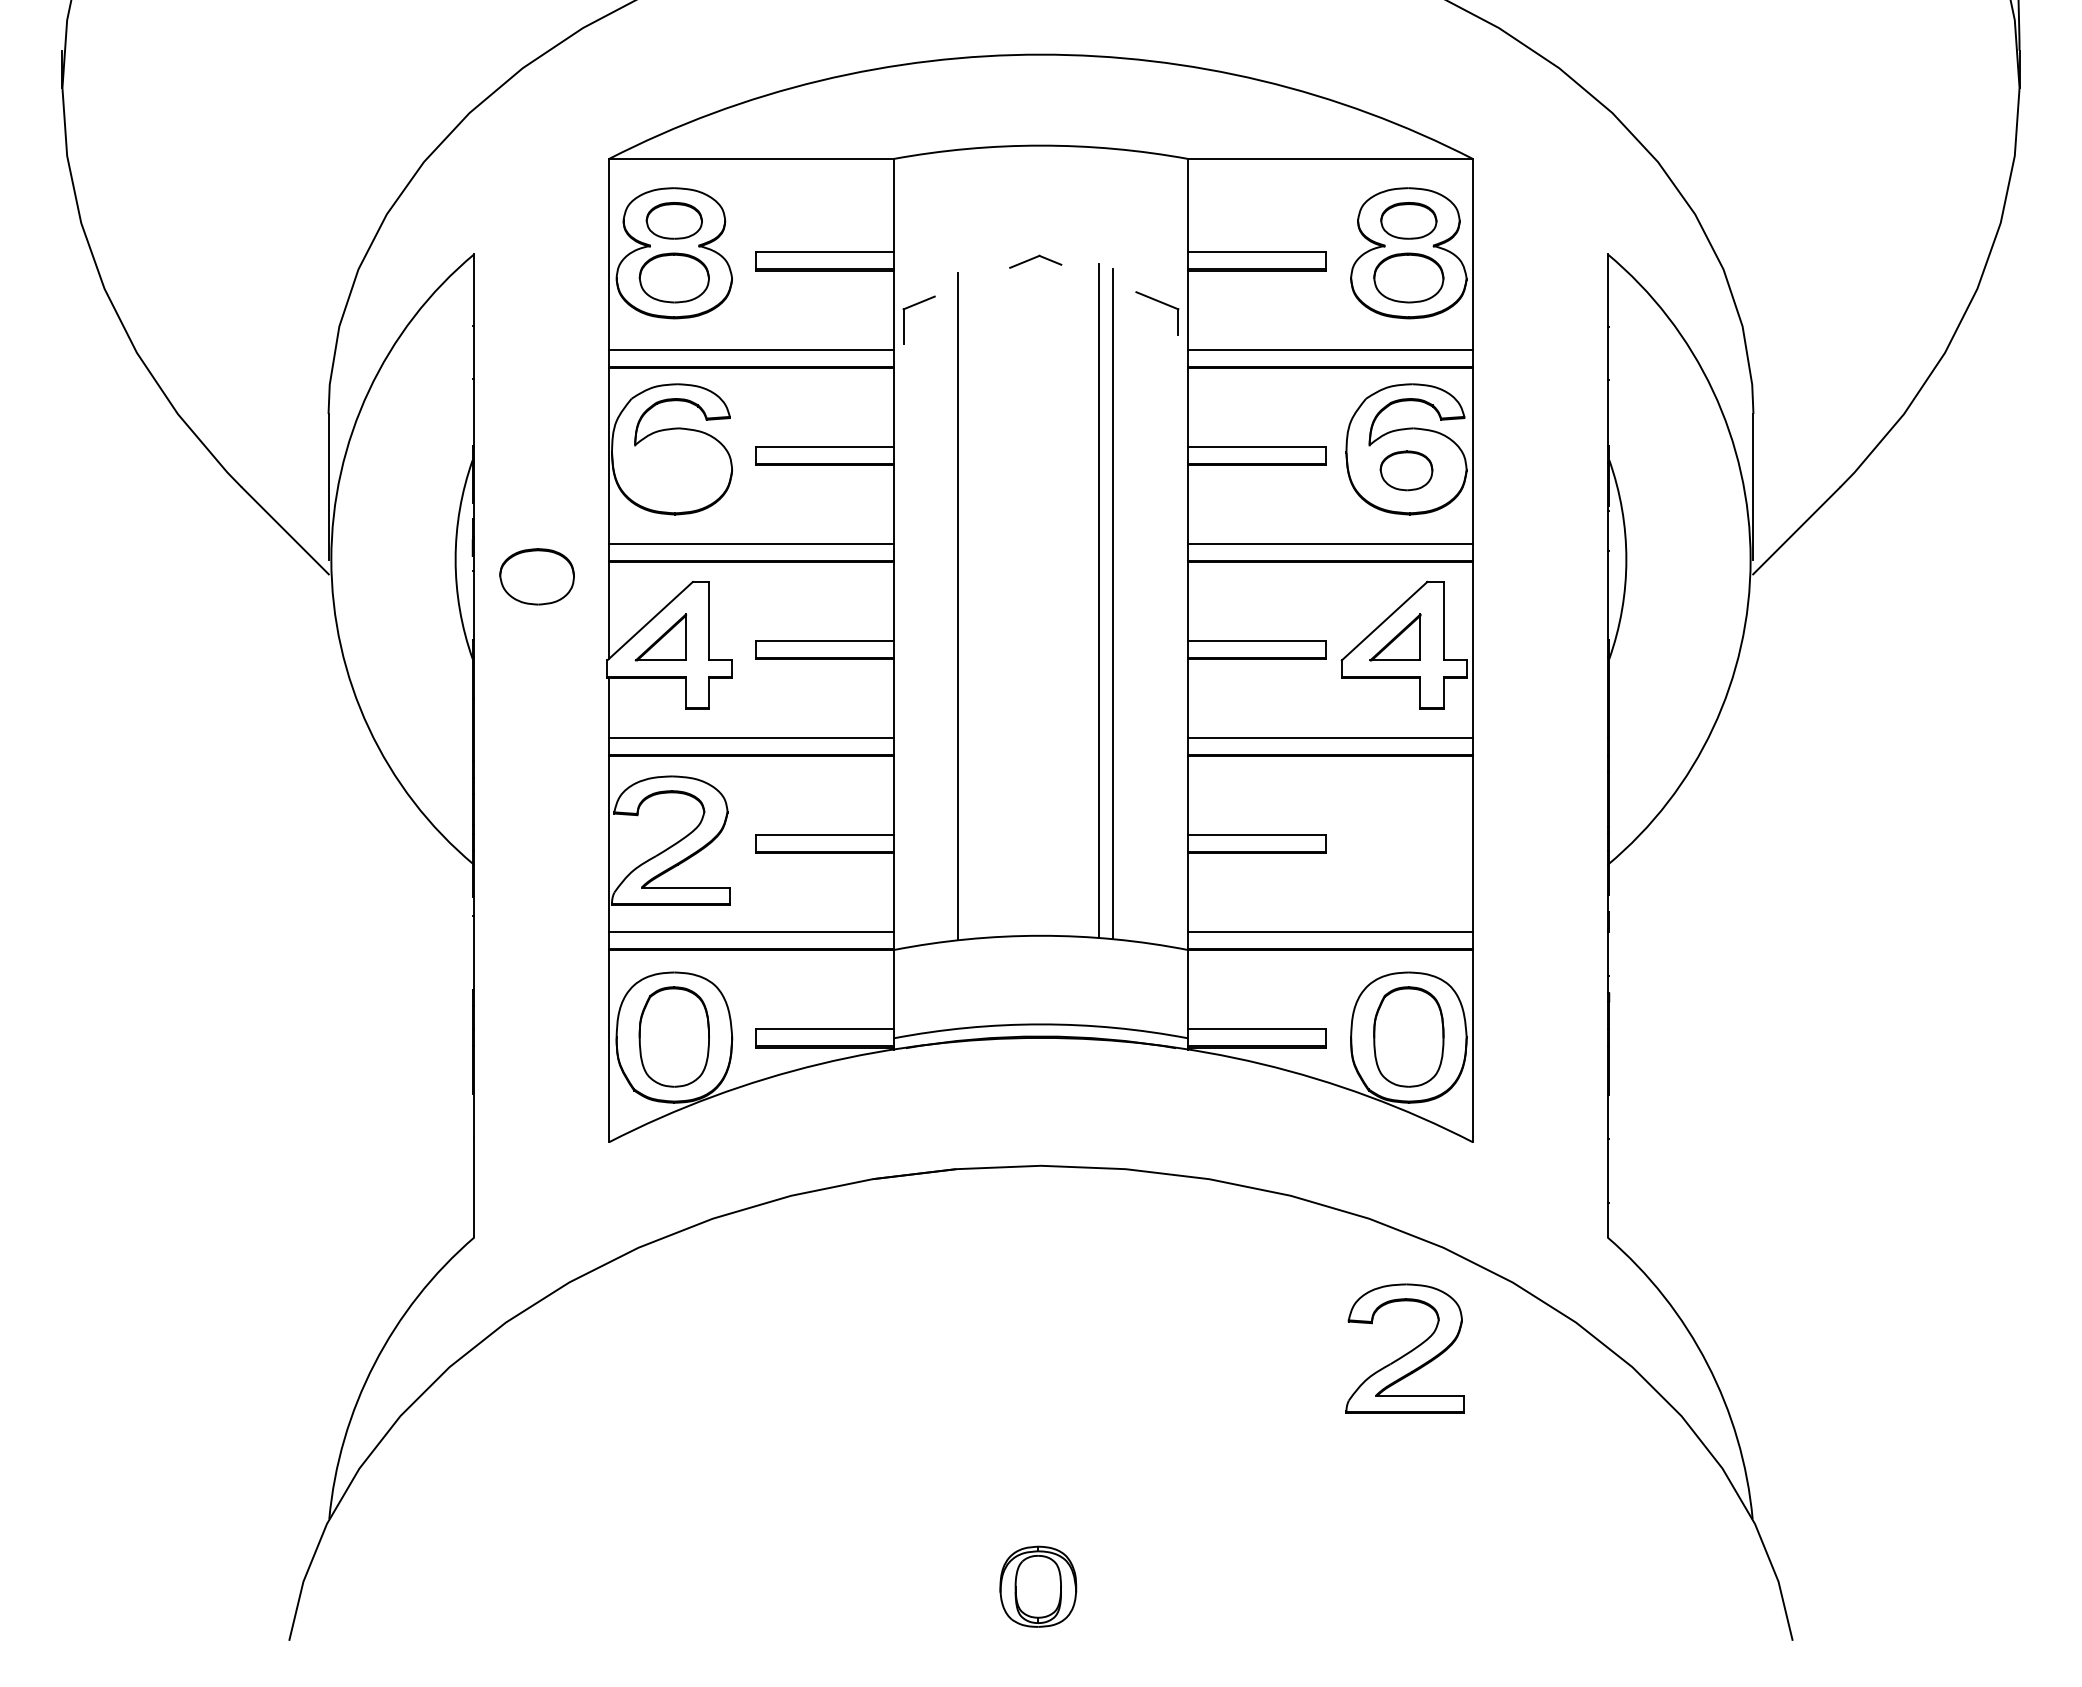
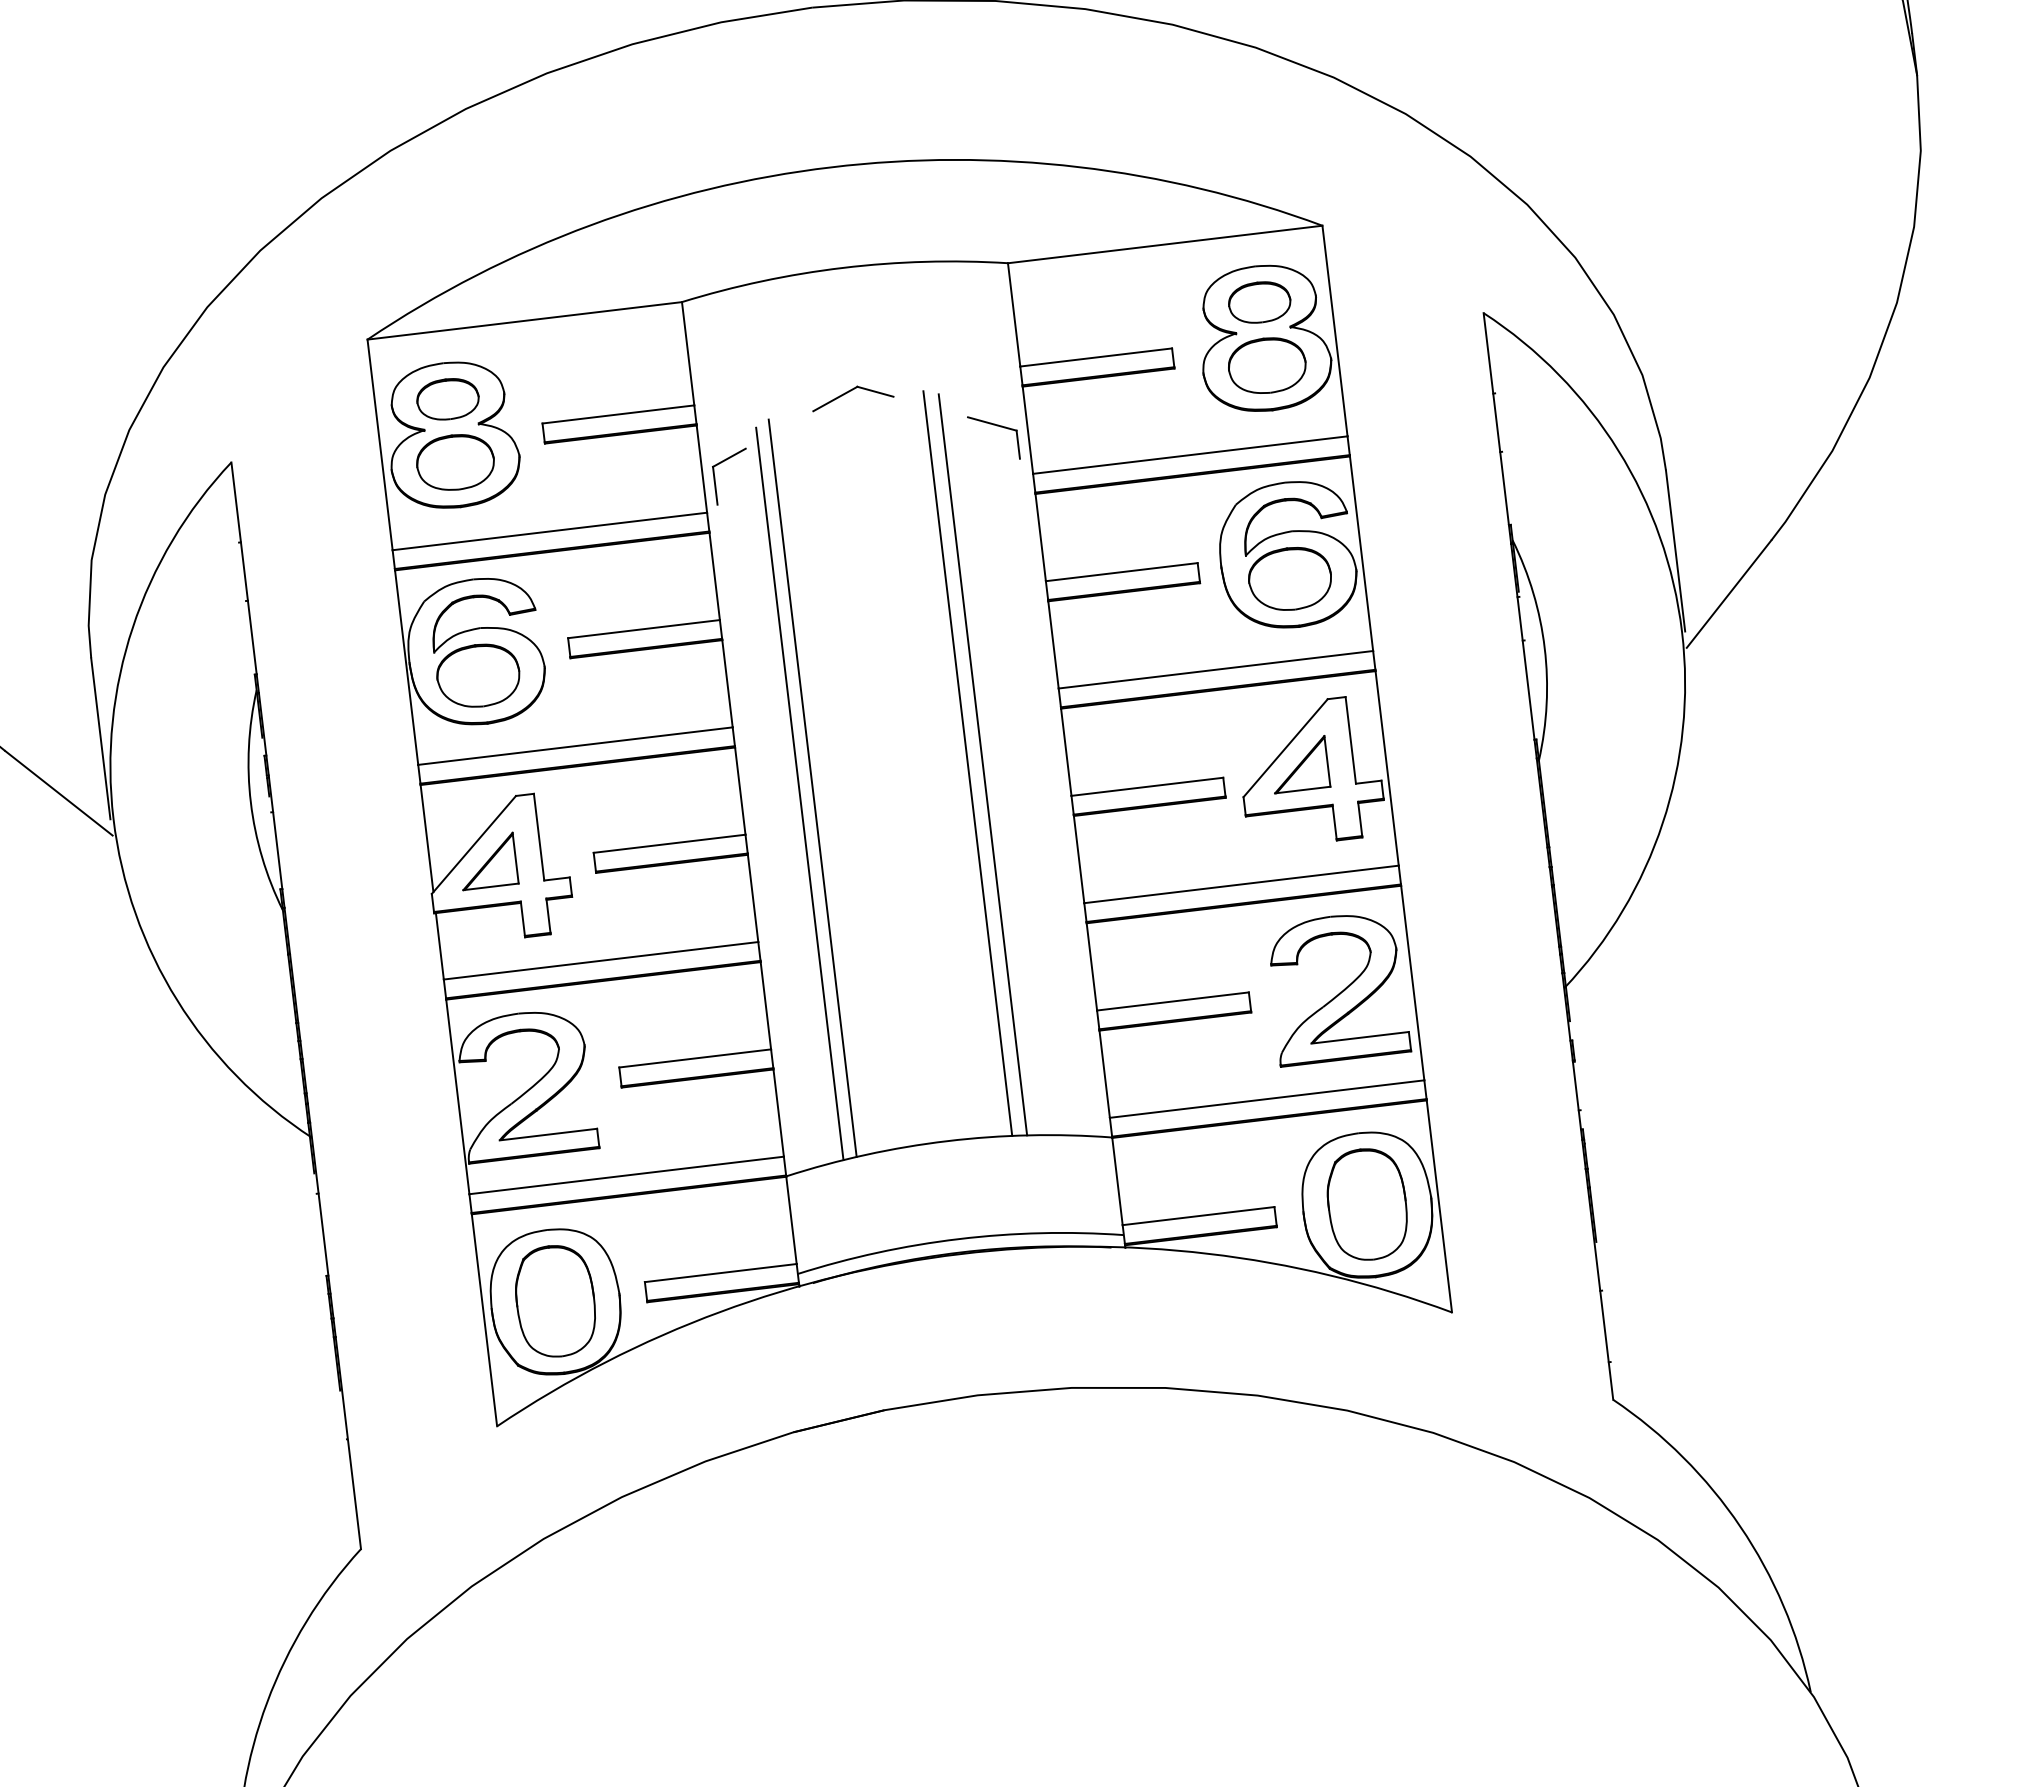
part: (1035, 261) -> (852, 396), size x1.43
part: (1406, 470) -> (1289, 578), size x1.43
part: (536, 576) -> (477, 675), moved
line: (946, 610) -> (800, 794), added
part: (1404, 1348) -> (1336, 987), moved

